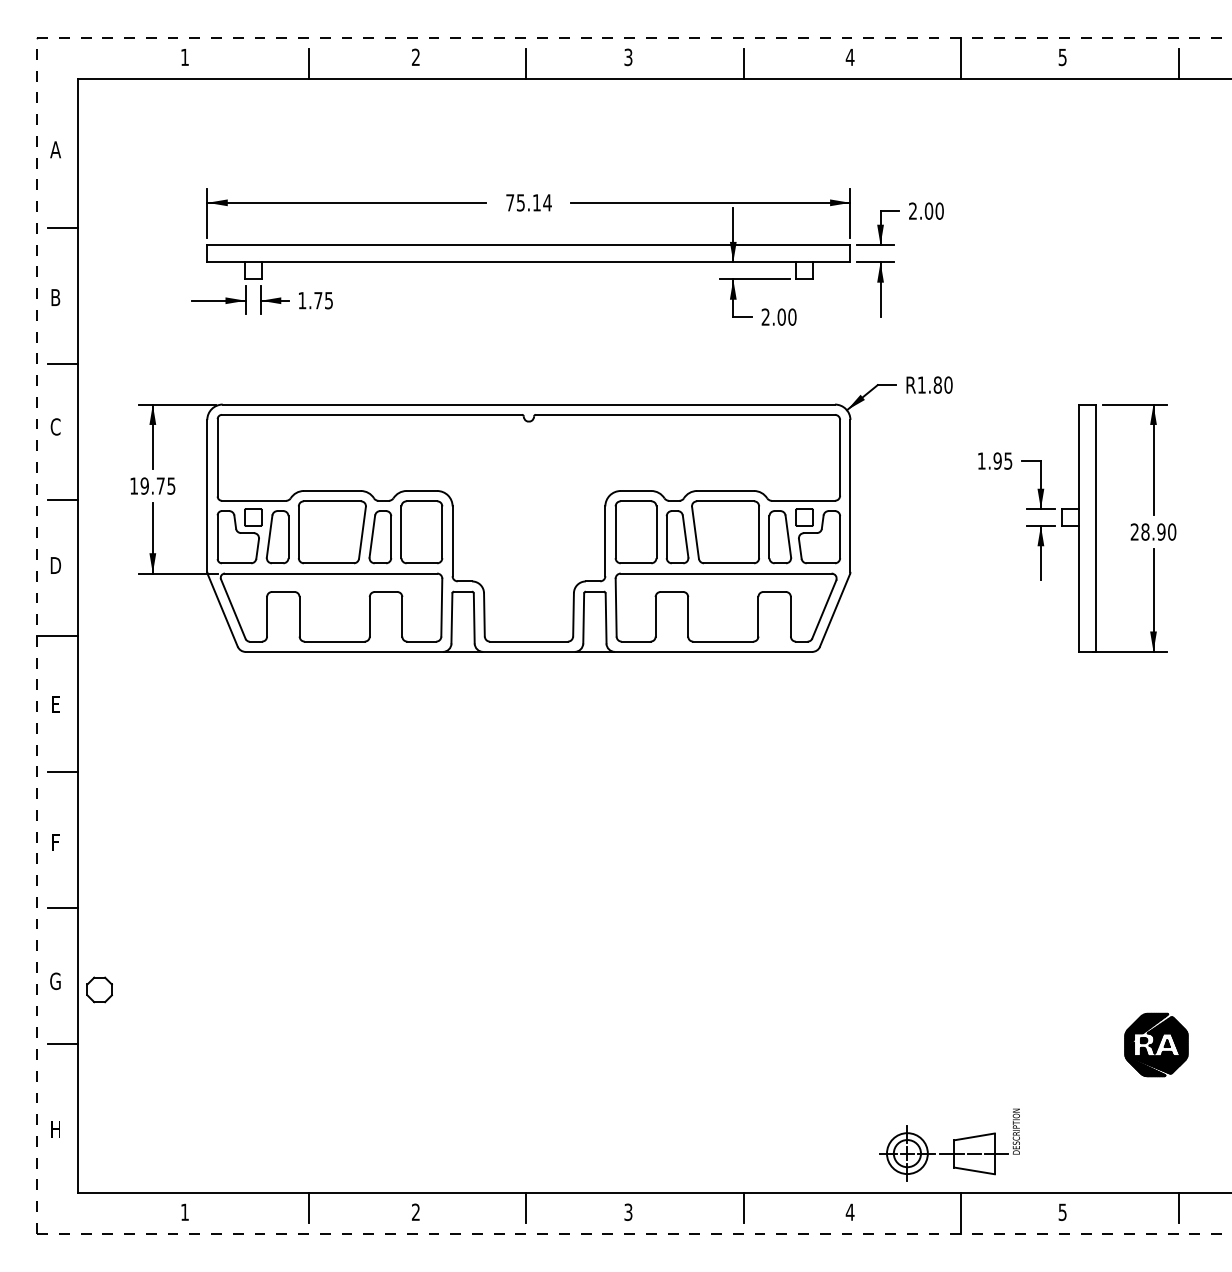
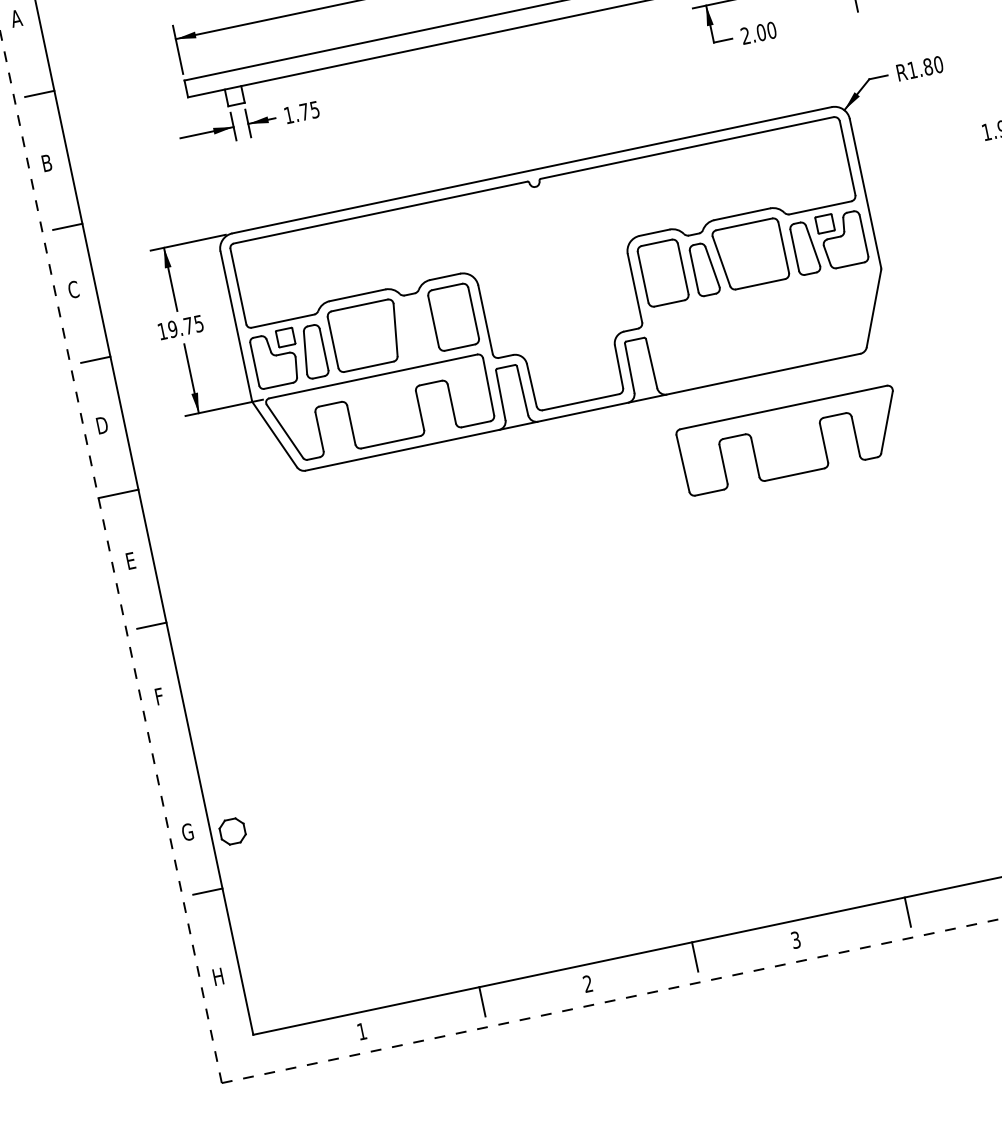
part: (380, 537) -> (414, 330), removed
part: (725, 607) -> (789, 440), moved
line: (62, 907) -> (179, 758), removed

